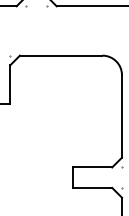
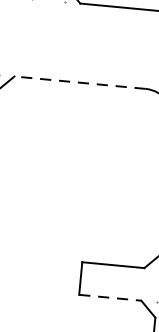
line: (60, 55) -> (78, 82), solid -> dashed
line: (92, 187) -> (110, 297), solid -> dashed

